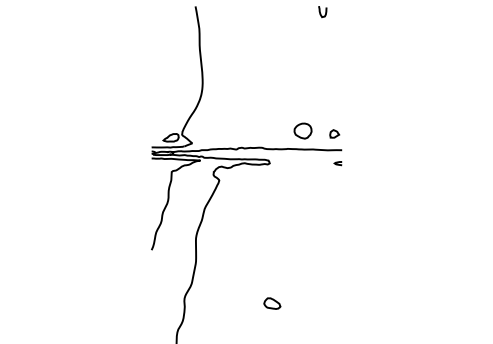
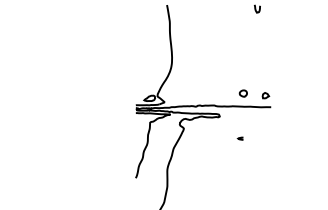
part: (302, 130) -> (243, 93), size x0.6
curve: (337, 163) -> (240, 138), moved

